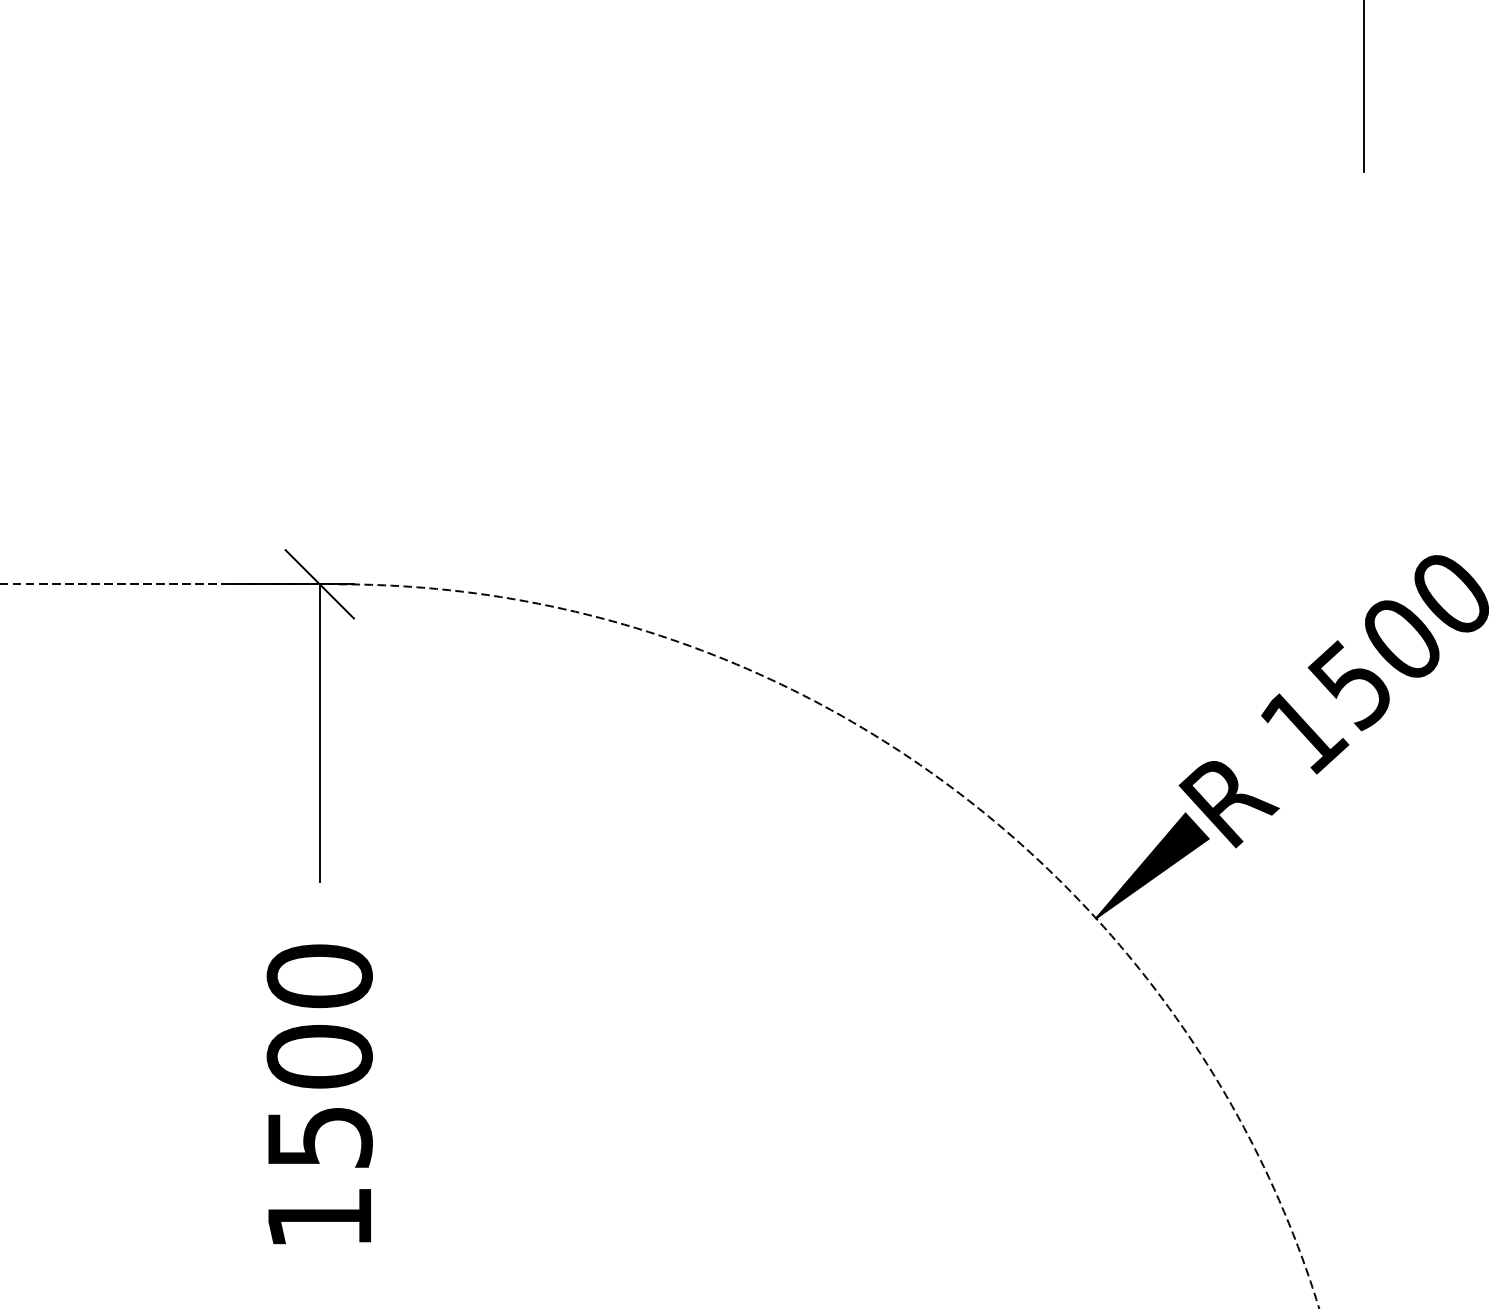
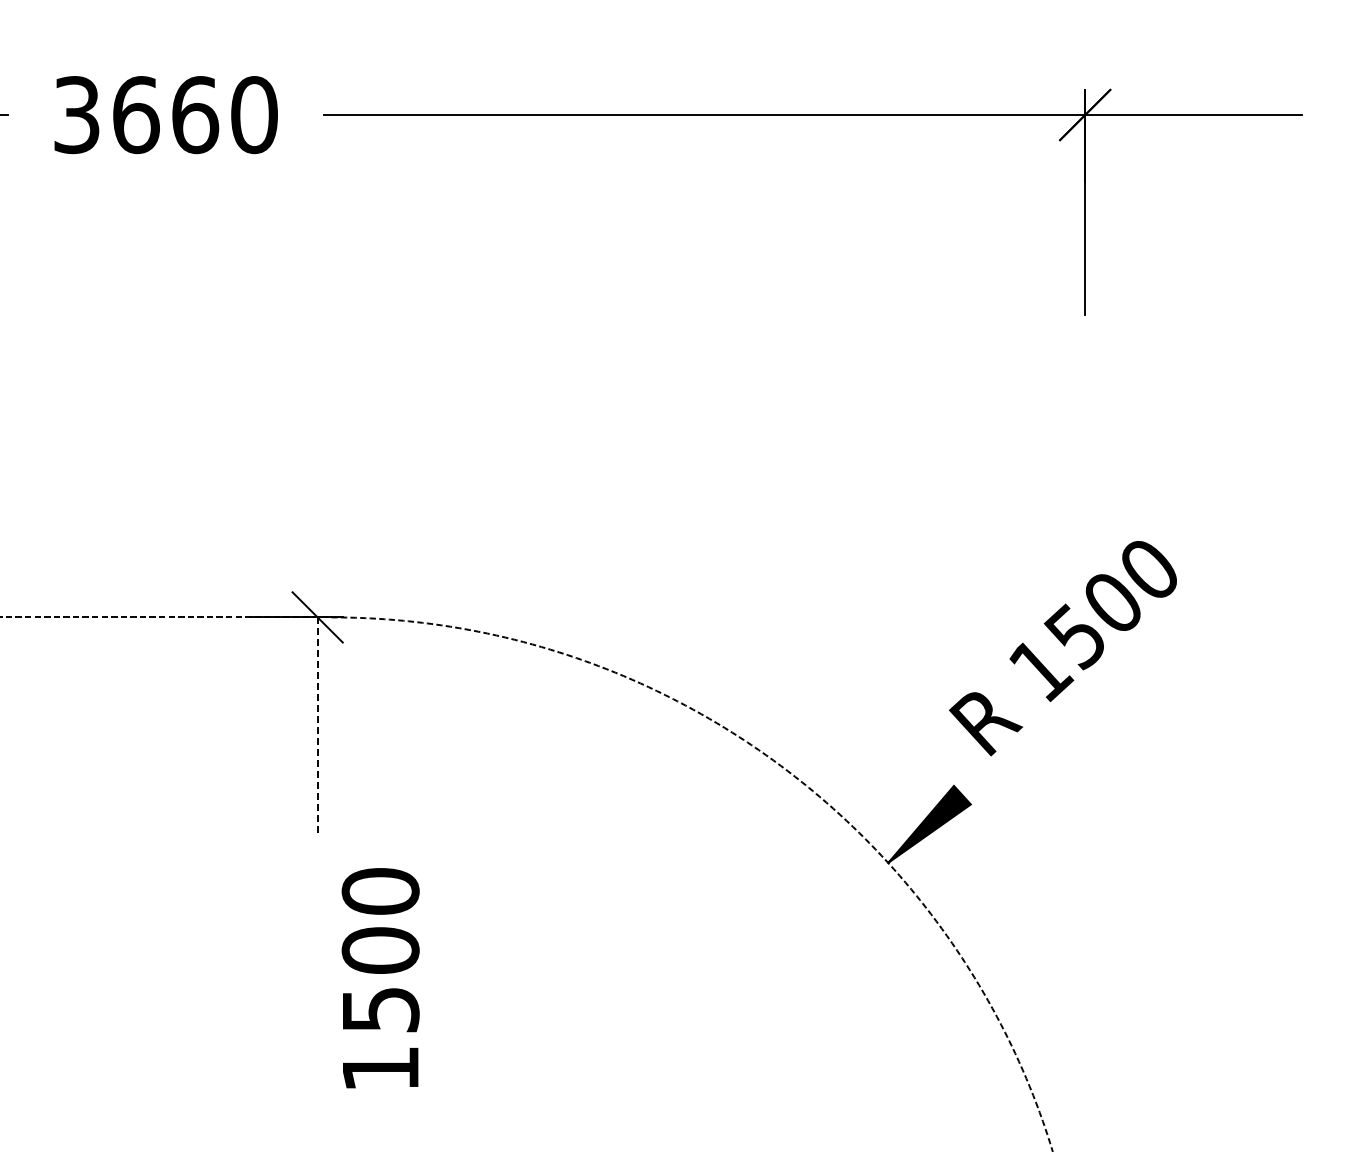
text: (1333, 701) -> (1062, 648), moved
line: (319, 732) -> (317, 726), solid -> dashed
text: (319, 1094) -> (380, 978), moved

